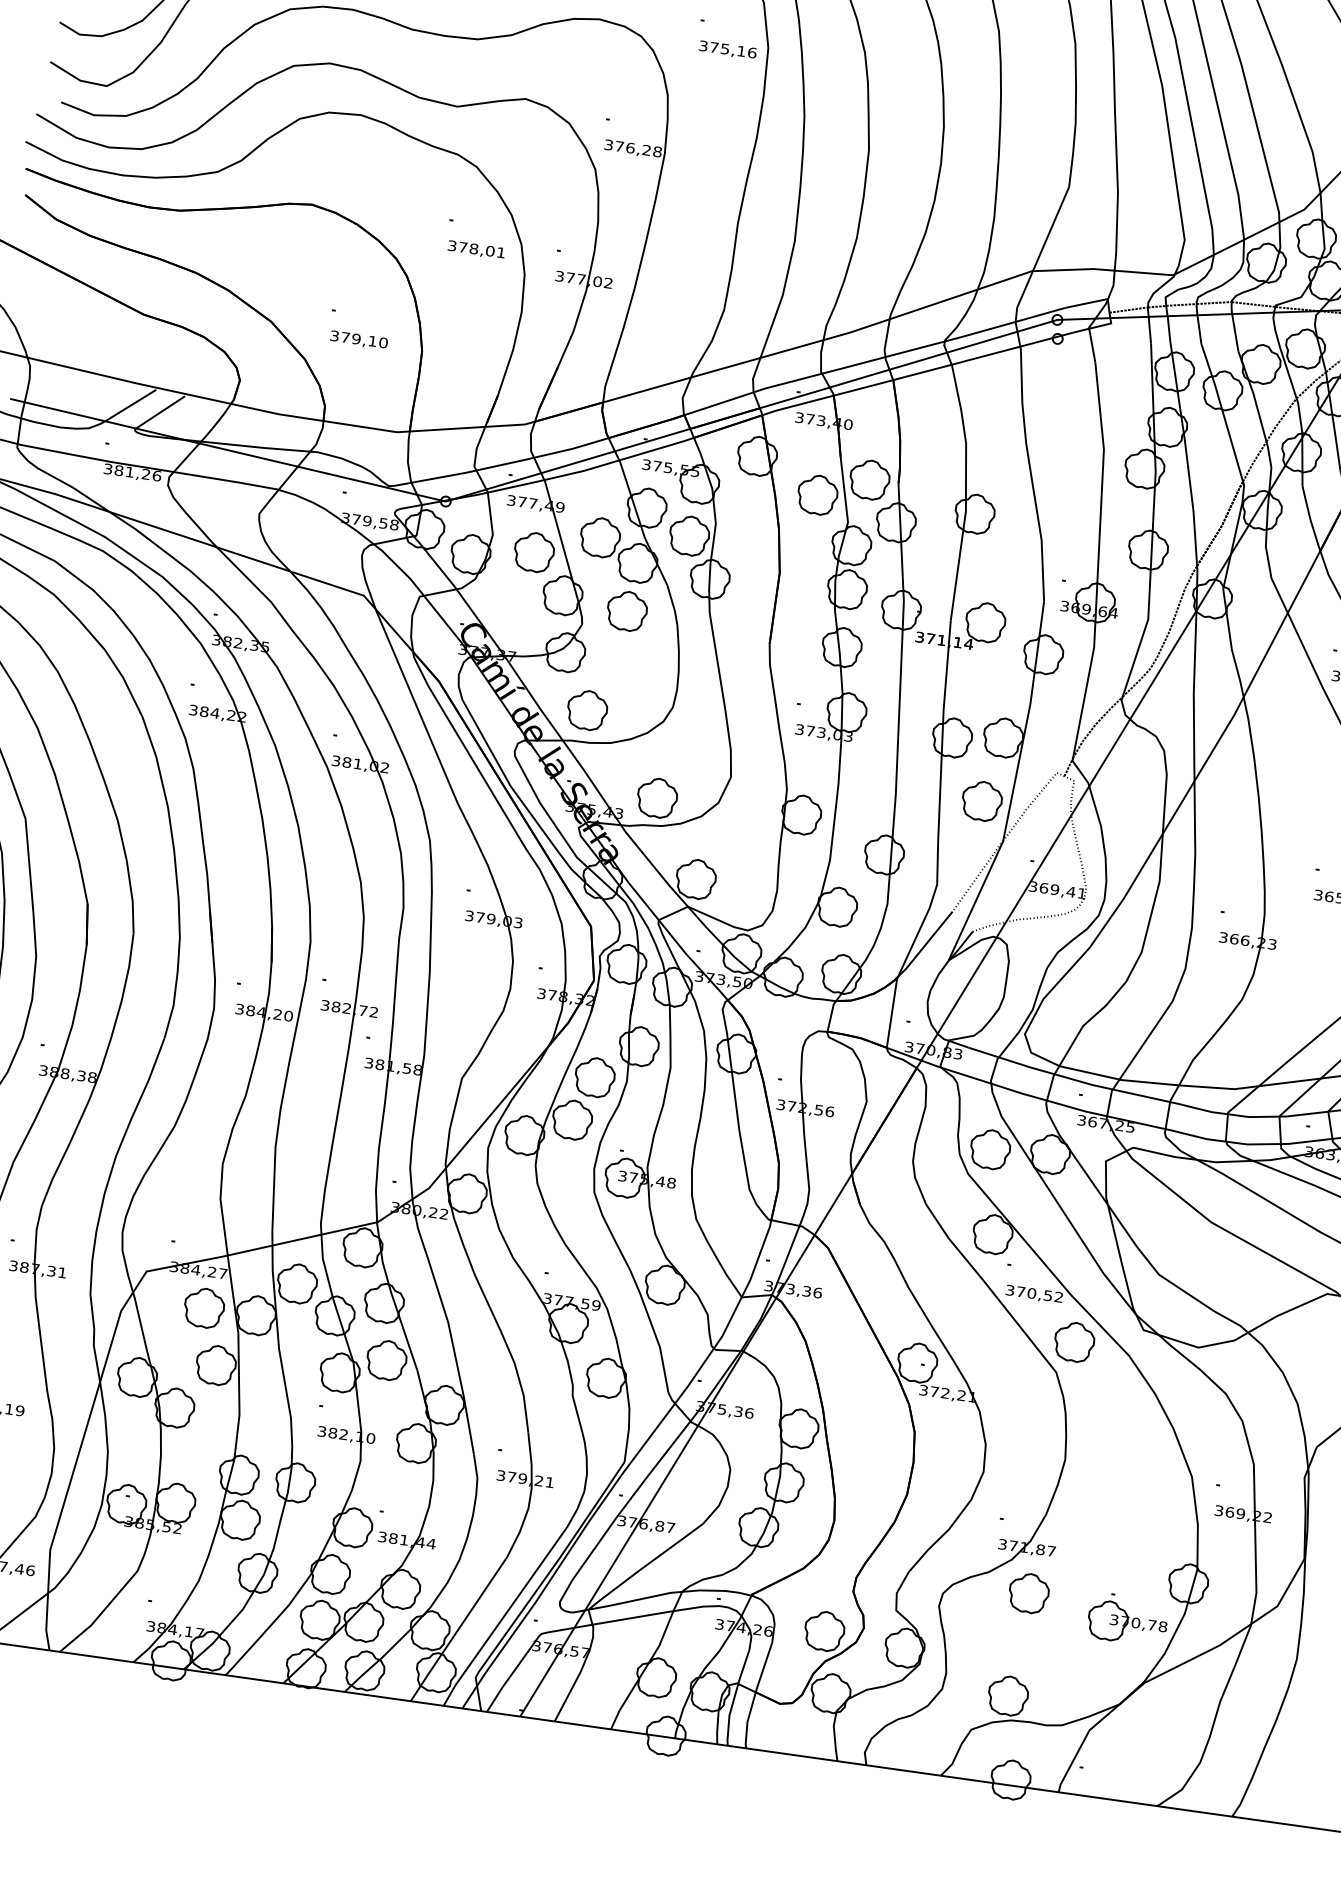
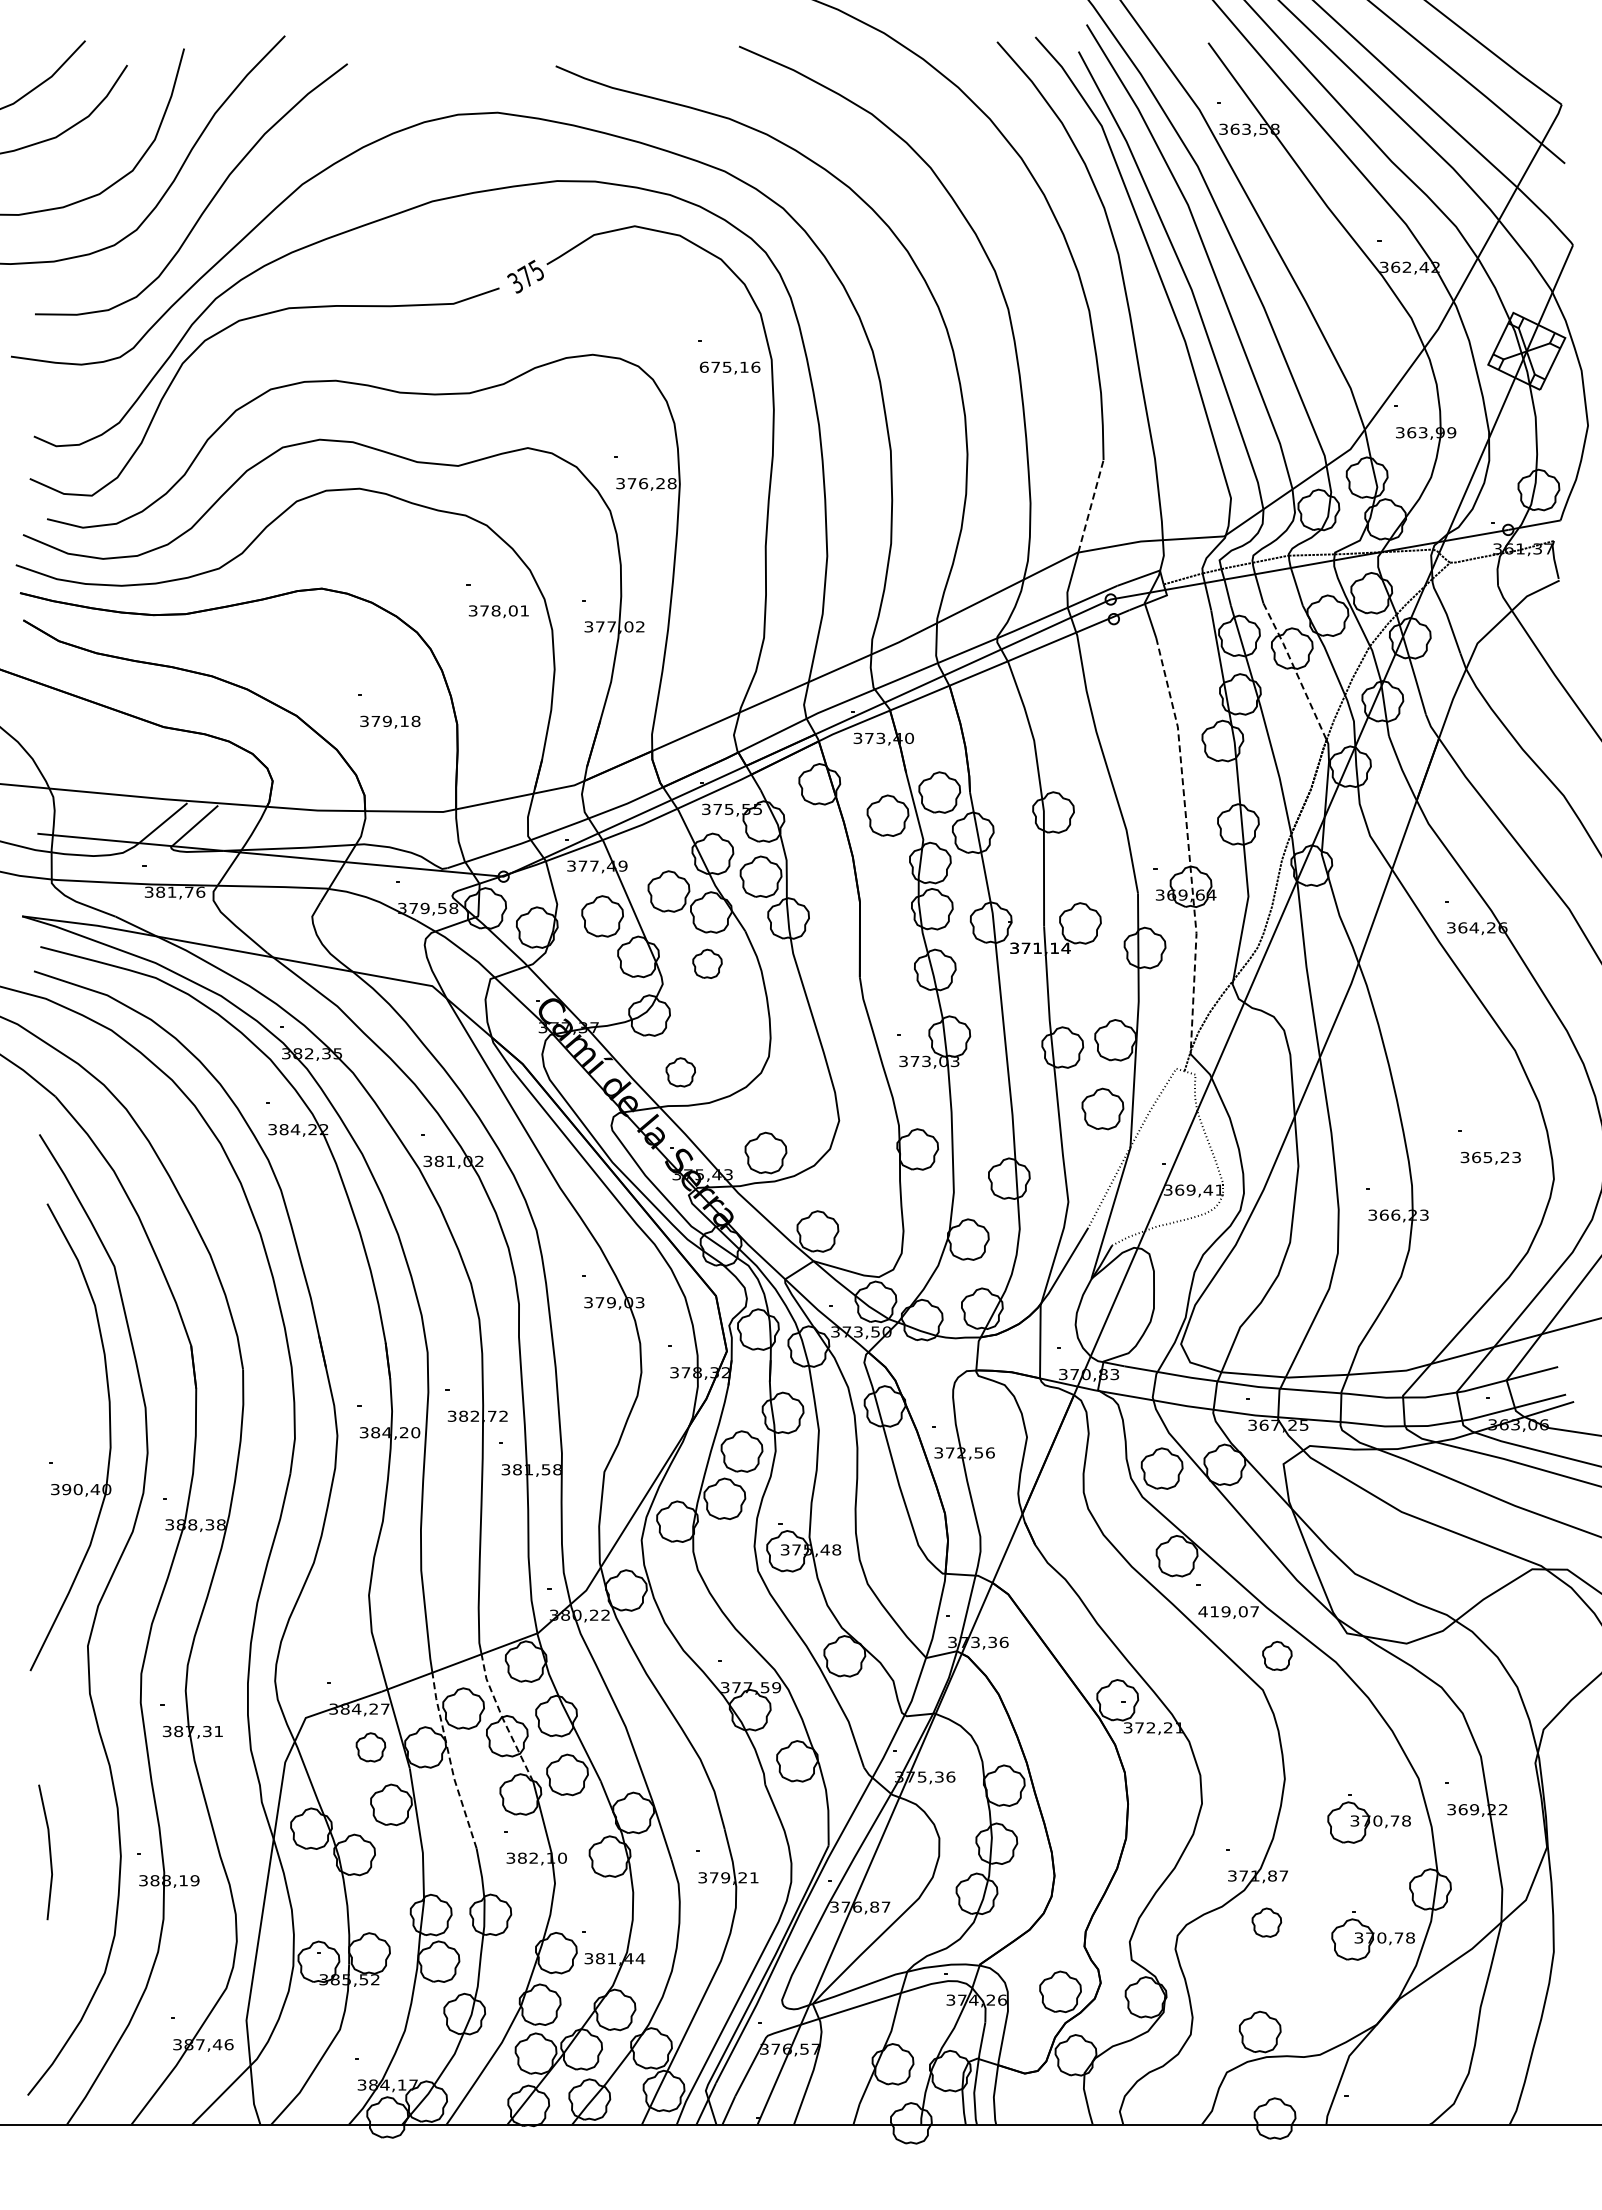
text: (702, 45) -> (703, 366), 375,16 -> 675,16
line: (1050, 229) -> (1090, 506), solid -> dashed
text: (383, 342) -> (415, 721), 379,10 -> 379,18
line: (1222, 412) -> (1295, 671), solid -> dashed
text: (146, 473) -> (189, 891), 381,26 -> 381,76
line: (1098, 561) -> (1188, 843), solid -> dashed
part: (627, 610) -> (707, 963), size x0.7
part: (587, 710) -> (680, 1072), size x0.7
text: (1034, 1293) -> (1228, 1611), 370,52 -> 419,07
line: (332, 1298) -> (502, 1718), solid -> dashed
part: (203, 1308) -> (370, 1747), size x0.7
line: (277, 1332) -> (450, 1761), solid -> dashed
part: (1074, 1341) -> (1277, 1655), size x0.7
part: (1139, 1508) -> (1368, 1818), added
part: (1028, 1592) -> (1266, 1922), size x0.7

